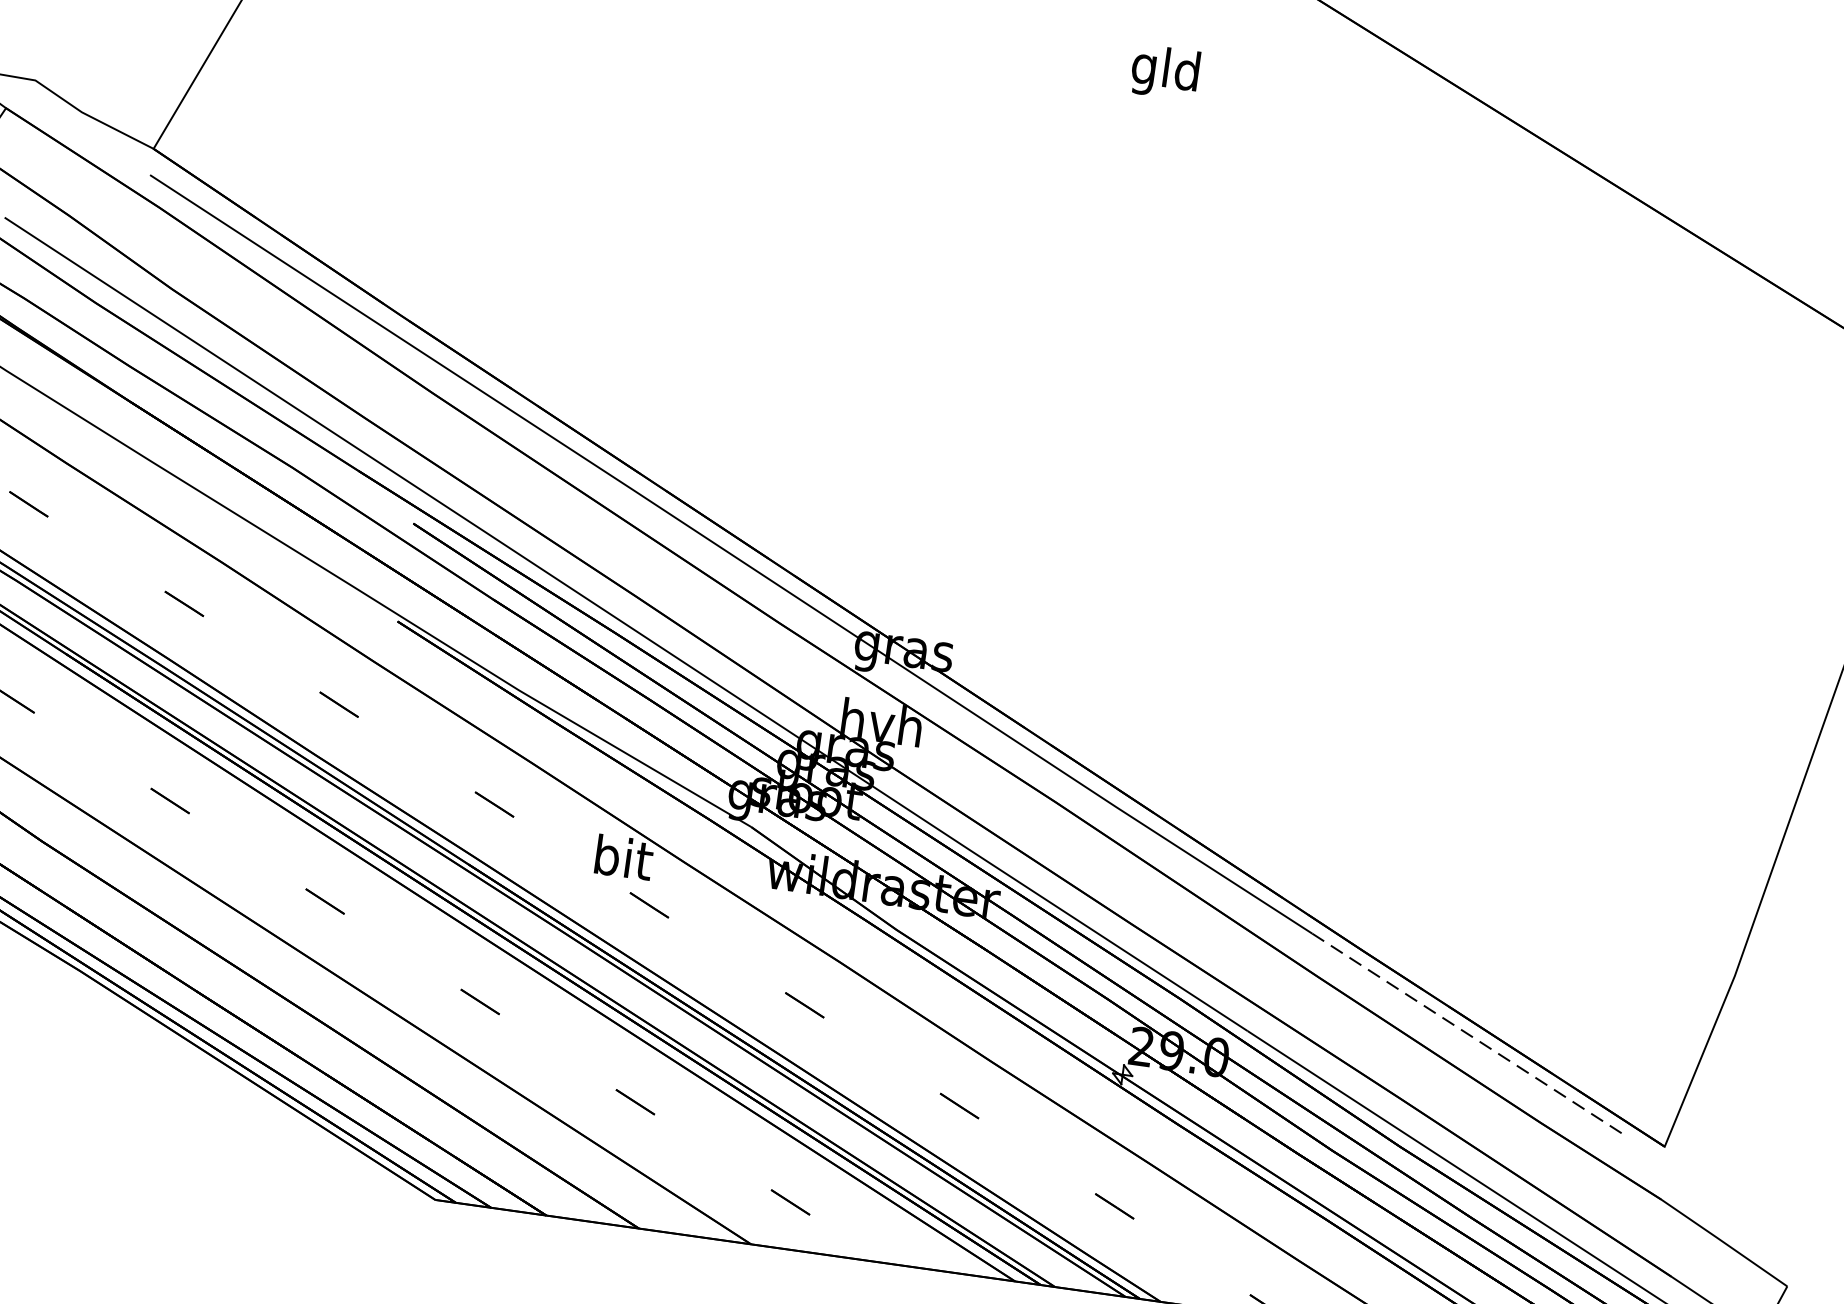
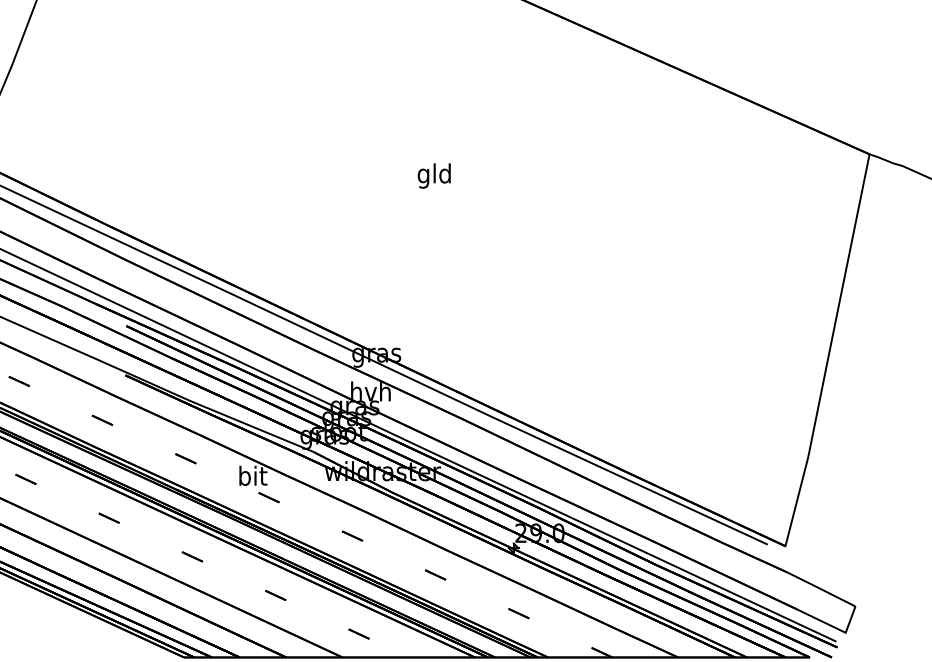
text: (1163, 71) -> (433, 175), moved
line: (1470, 1036) -> (682, 505), dashed -> solid

